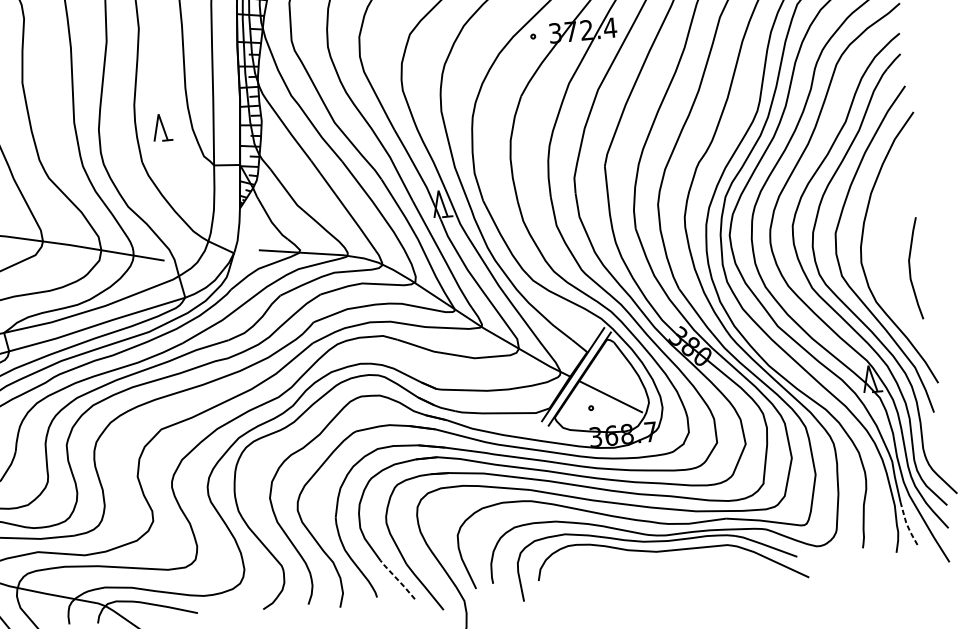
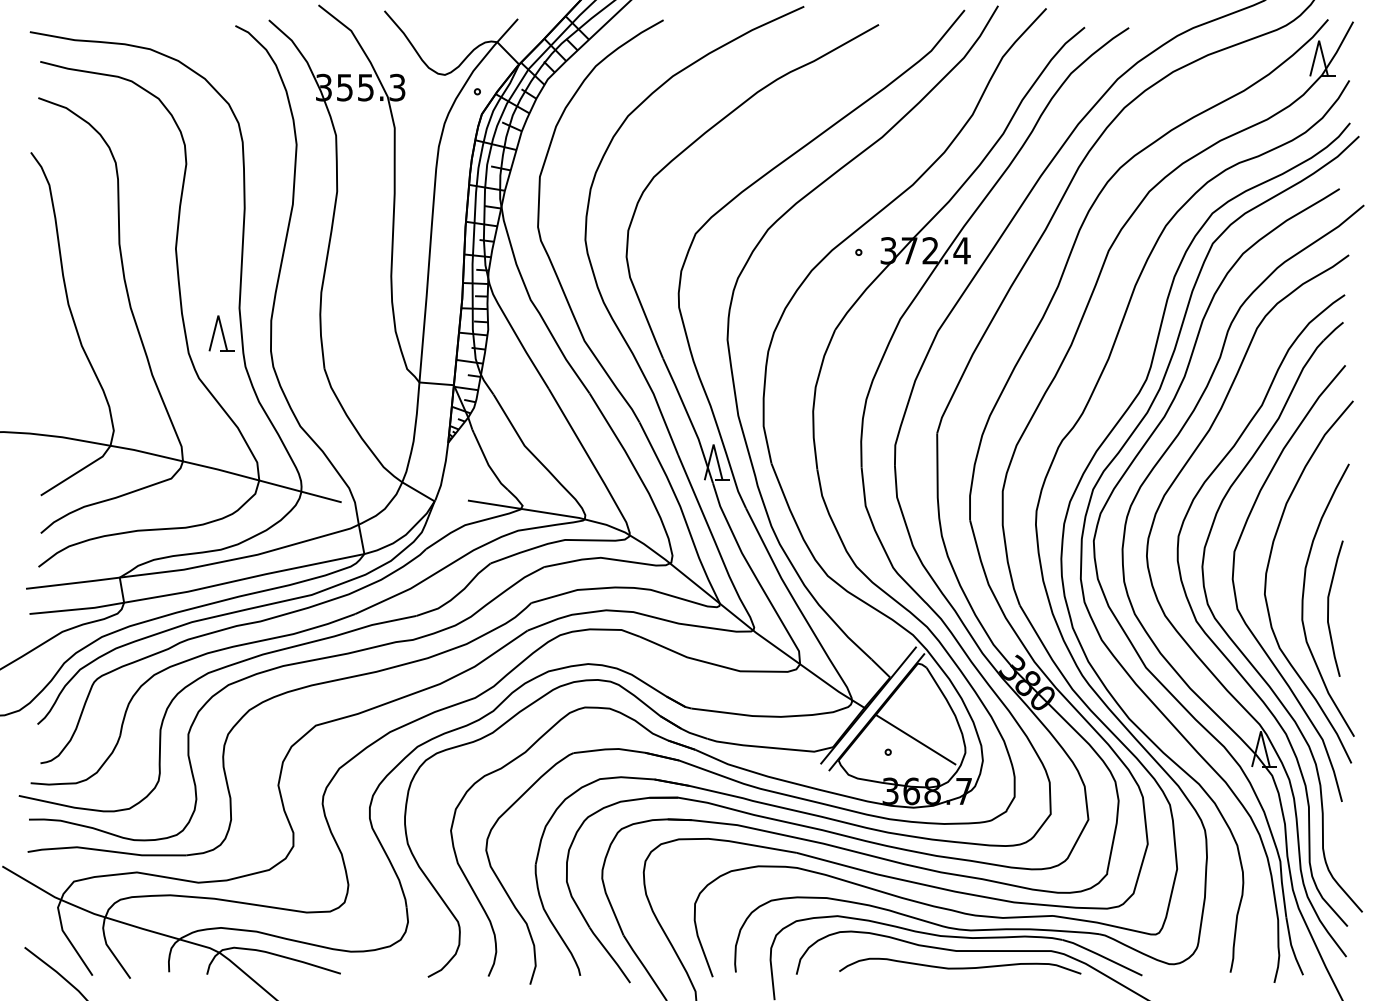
part: (162, 127) -> (221, 333), moved
curve: (891, 259) -> (1304, 593), added
line: (906, 524) -> (1291, 946), dashed -> solid
curve: (660, 563) -> (960, 967), added
line: (397, 579) -> (609, 954), dashed -> solid

